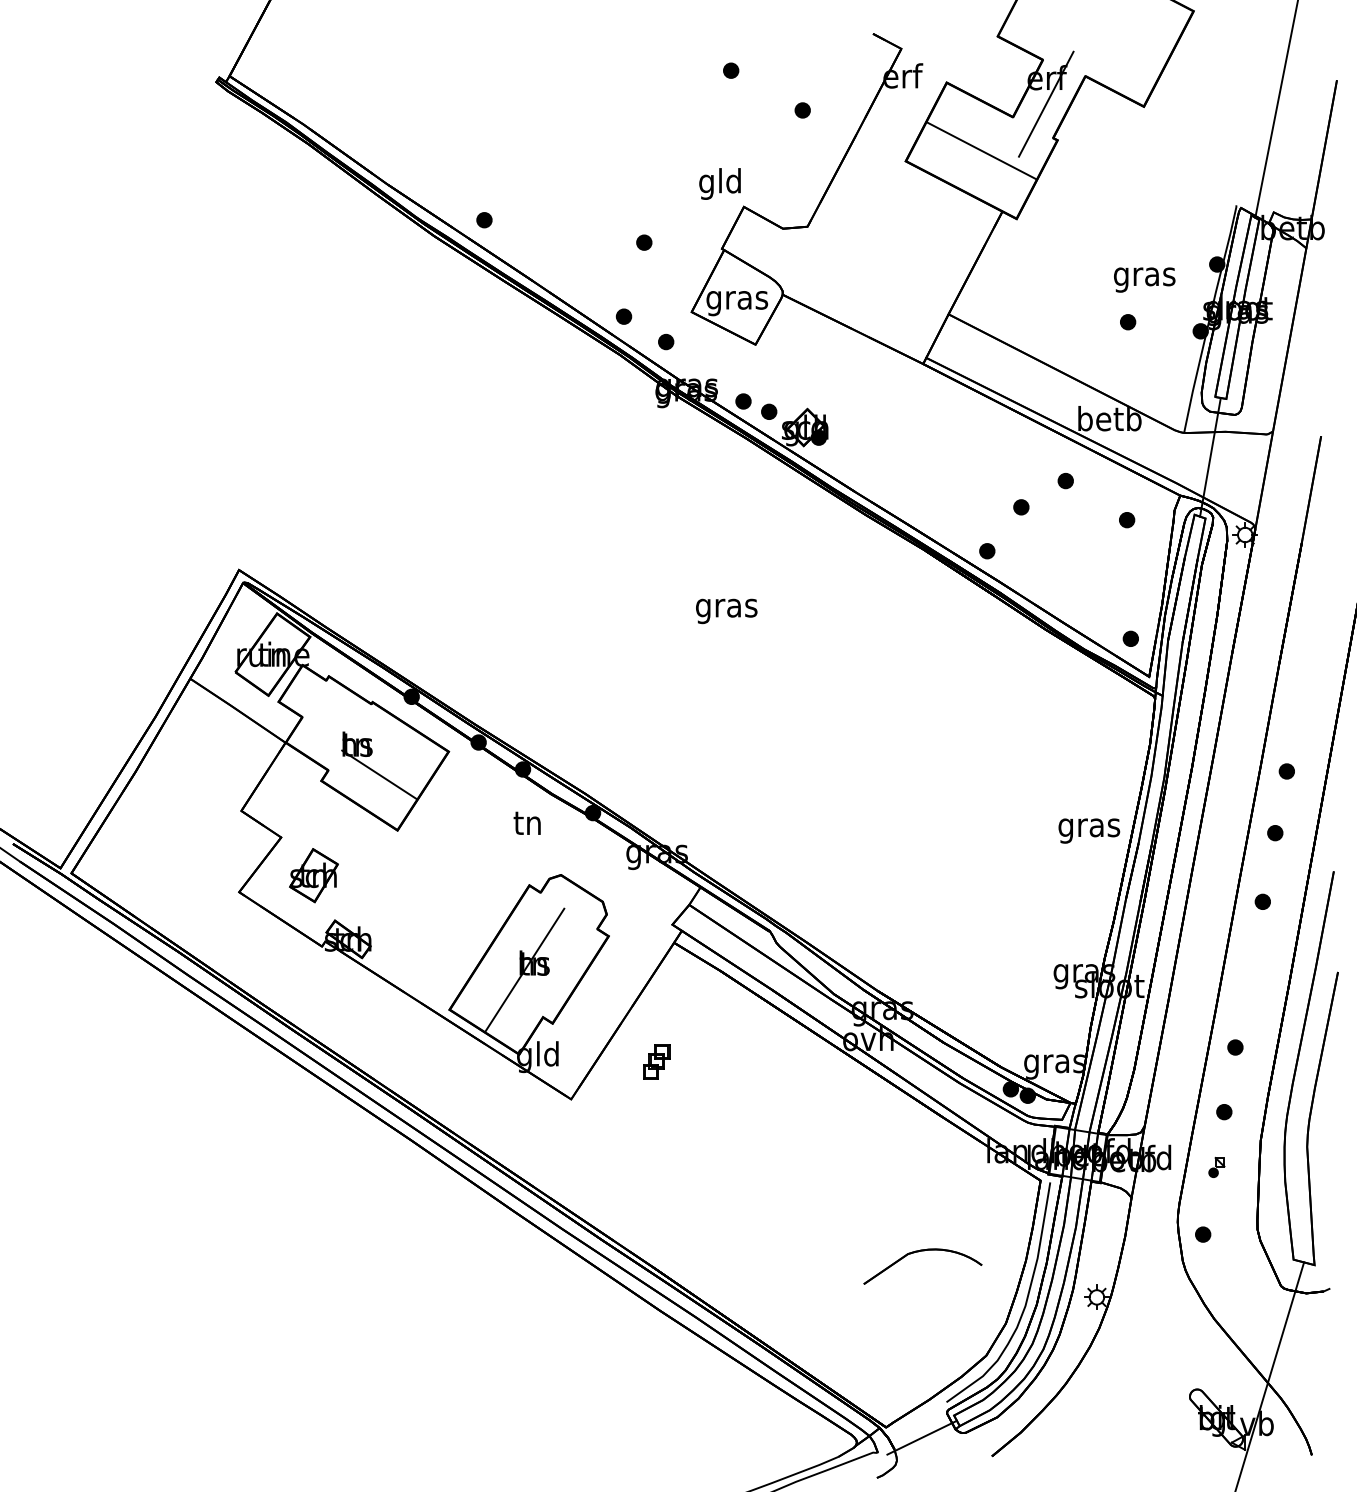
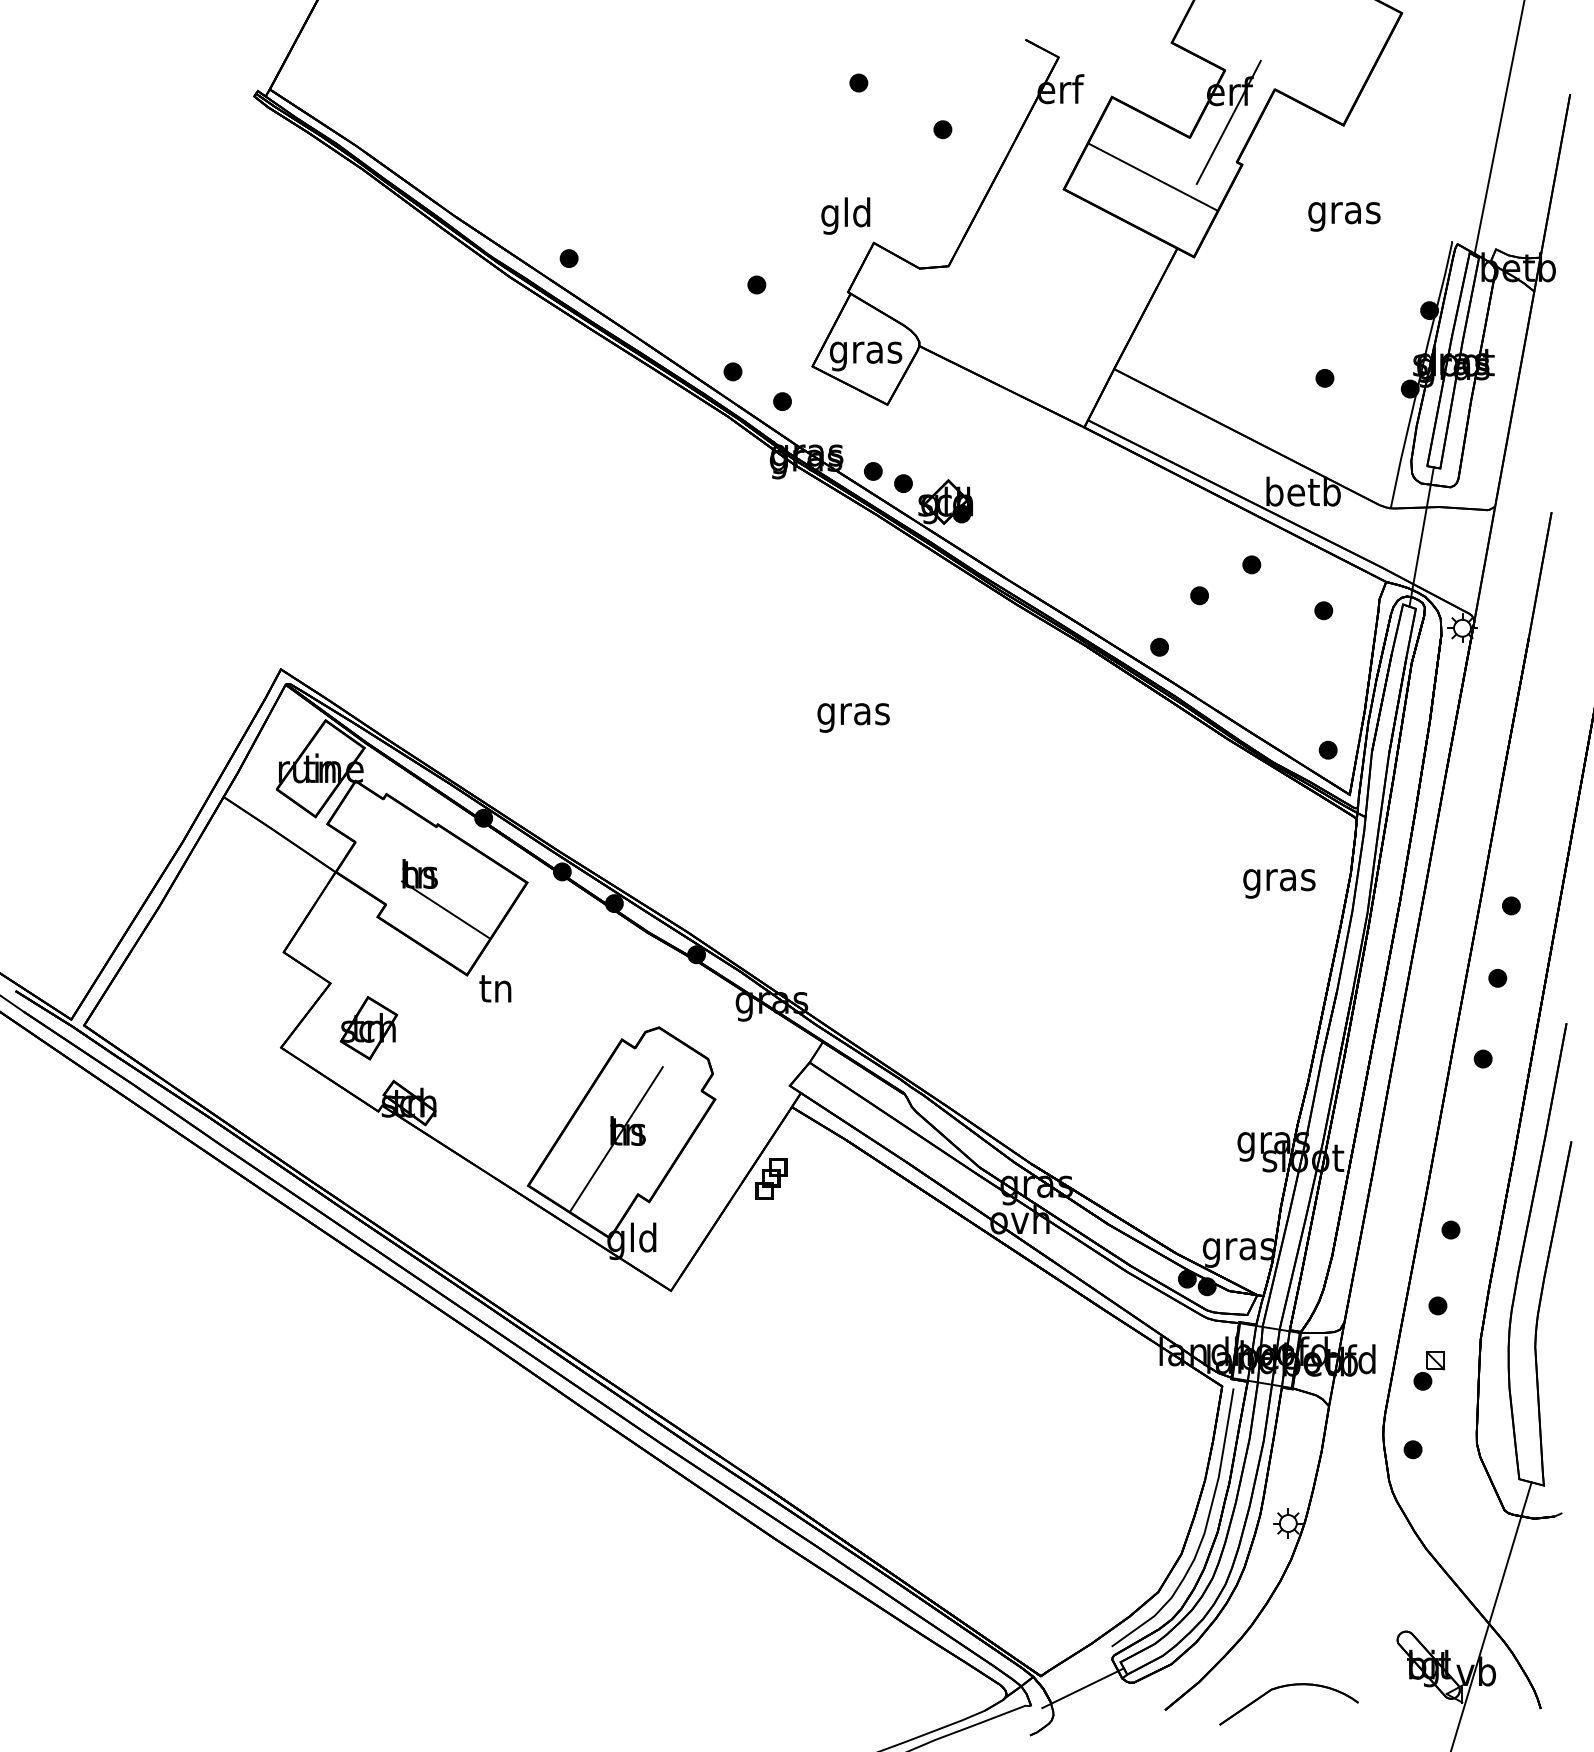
text: (1144, 279) -> (1344, 216), moved
text: (527, 823) -> (495, 988), moved
text: (1089, 830) -> (1279, 883), moved
part: (656, 1061) -> (771, 1178), moved
part: (1216, 1167) -> (1428, 1370), size x1.67
part: (919, 1252) -> (1284, 1687), moved

